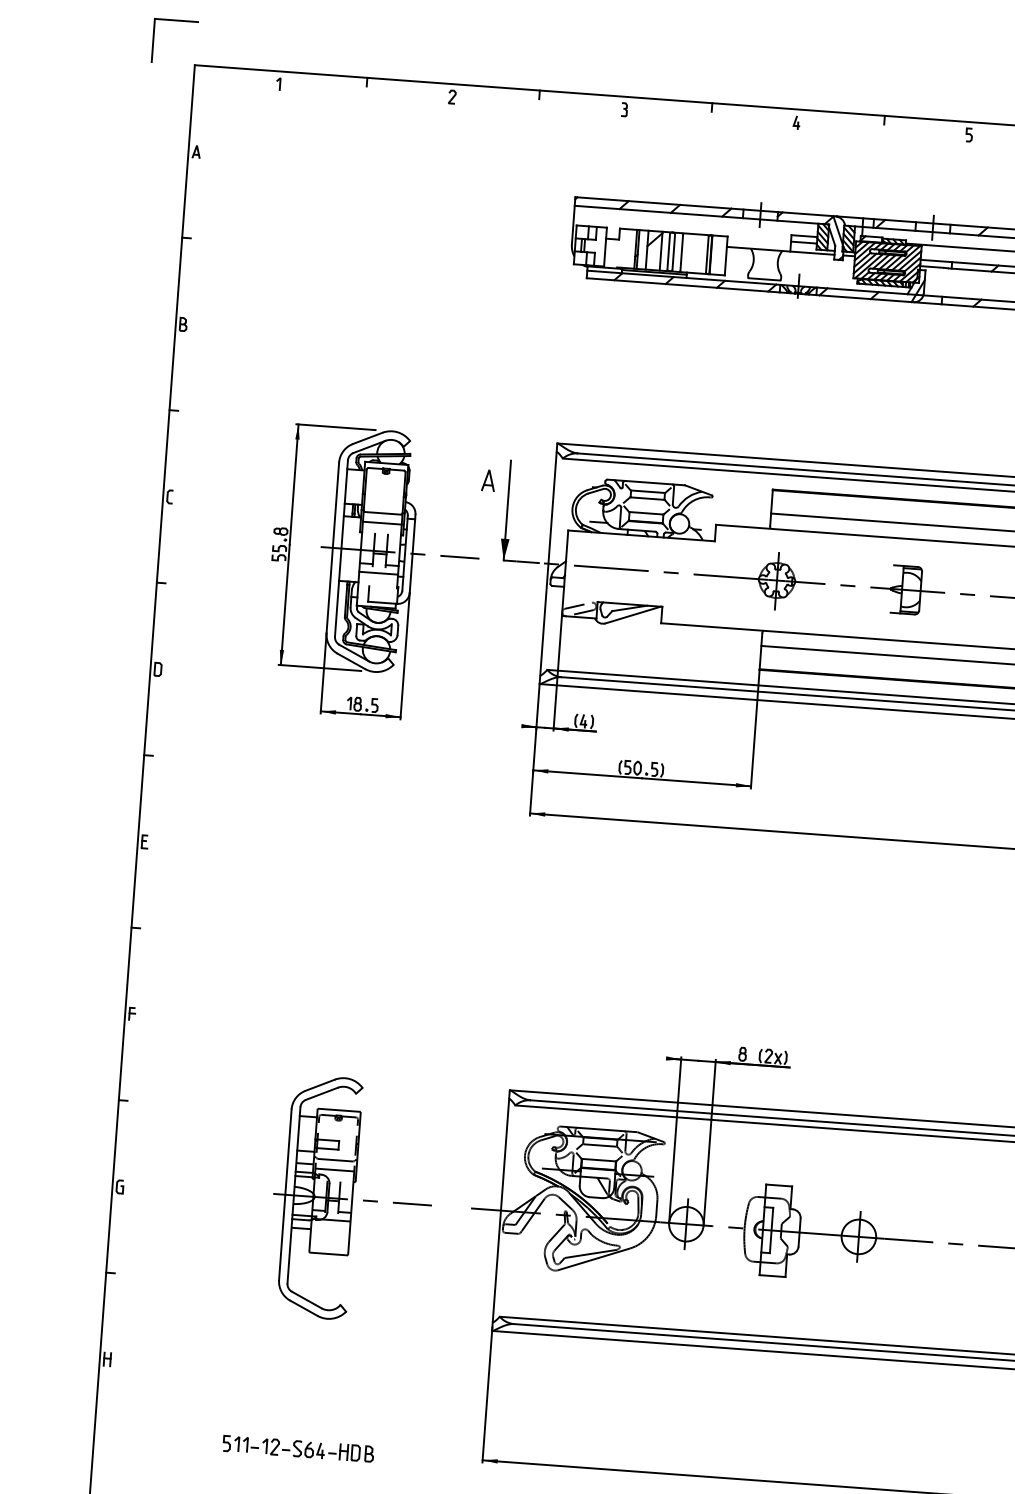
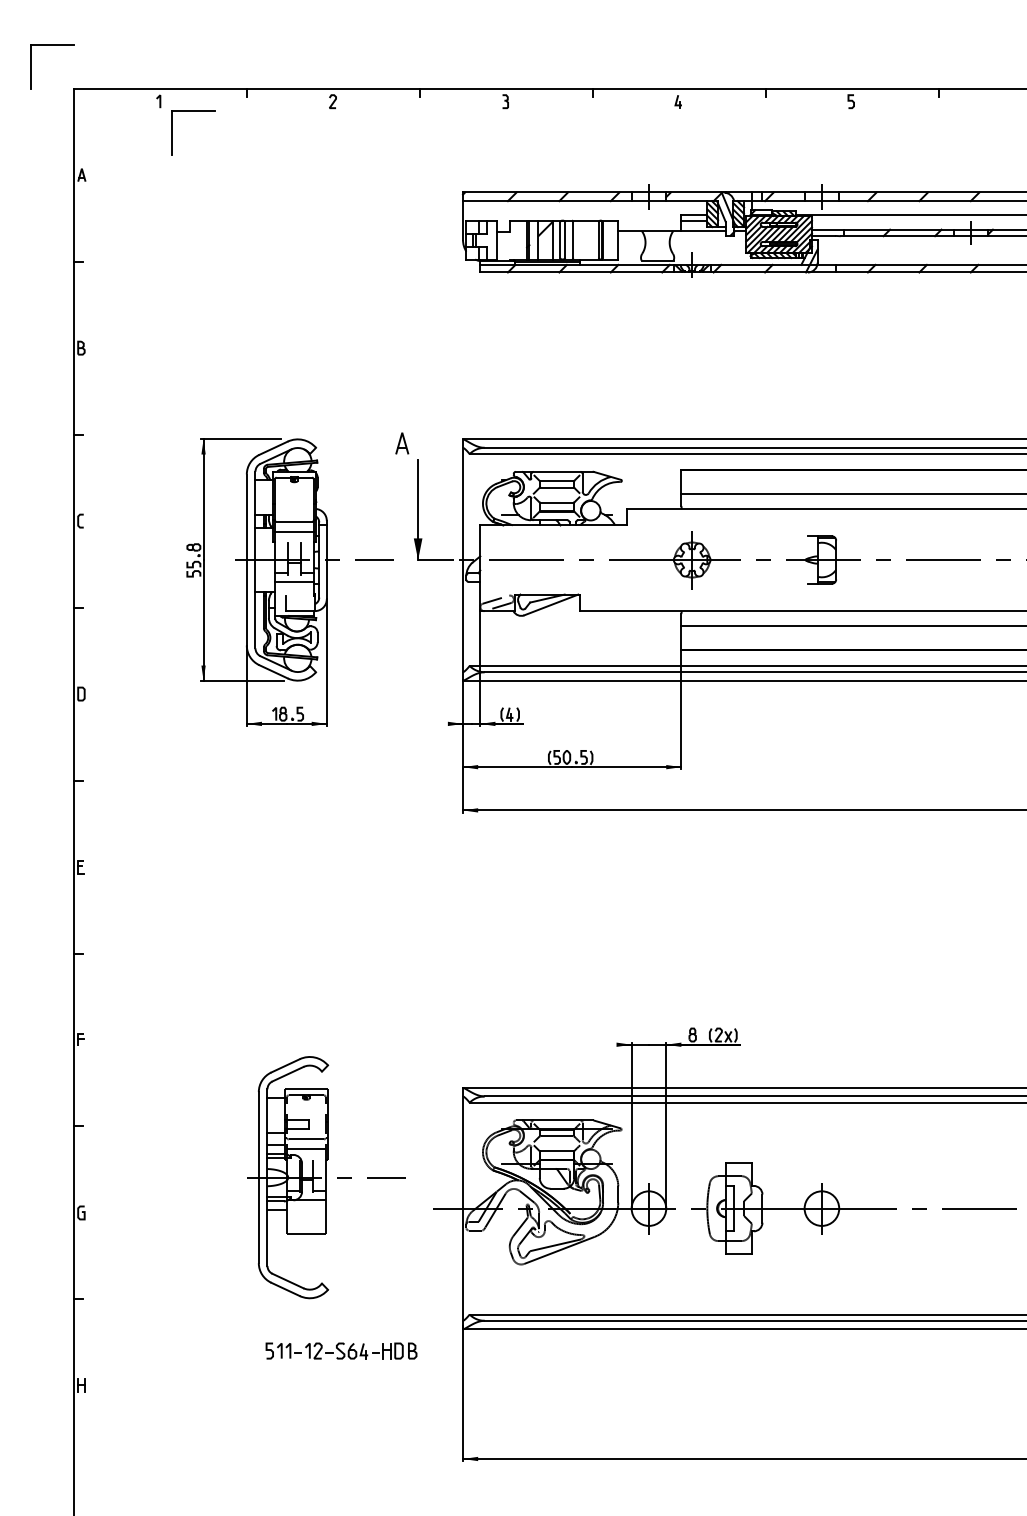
part: (312, 96) -> (193, 111), added
part: (488, 480) -> (402, 443), moved
part: (352, 1199) -> (326, 1177), moved
part: (298, 1448) -> (341, 1350), moved

